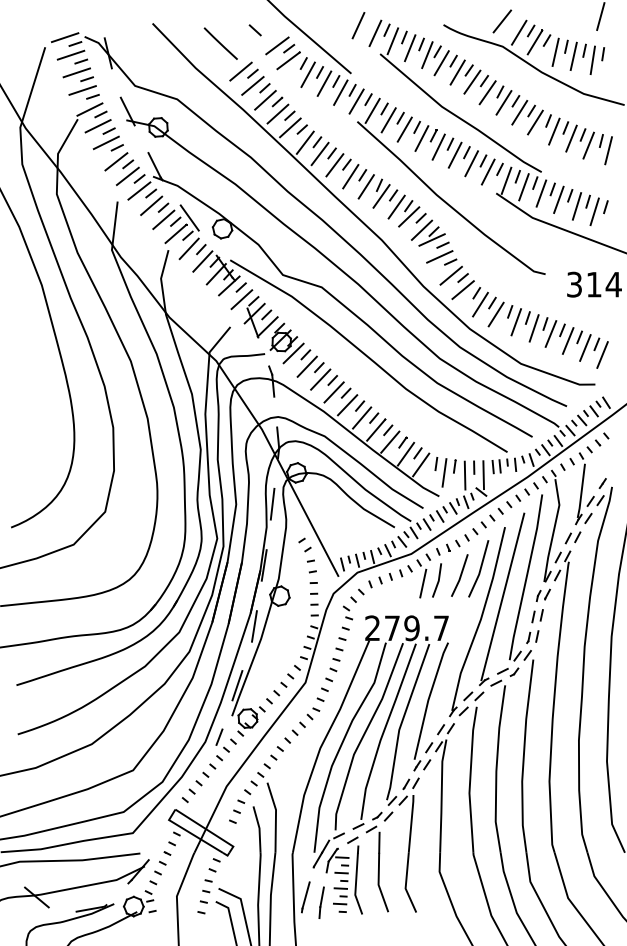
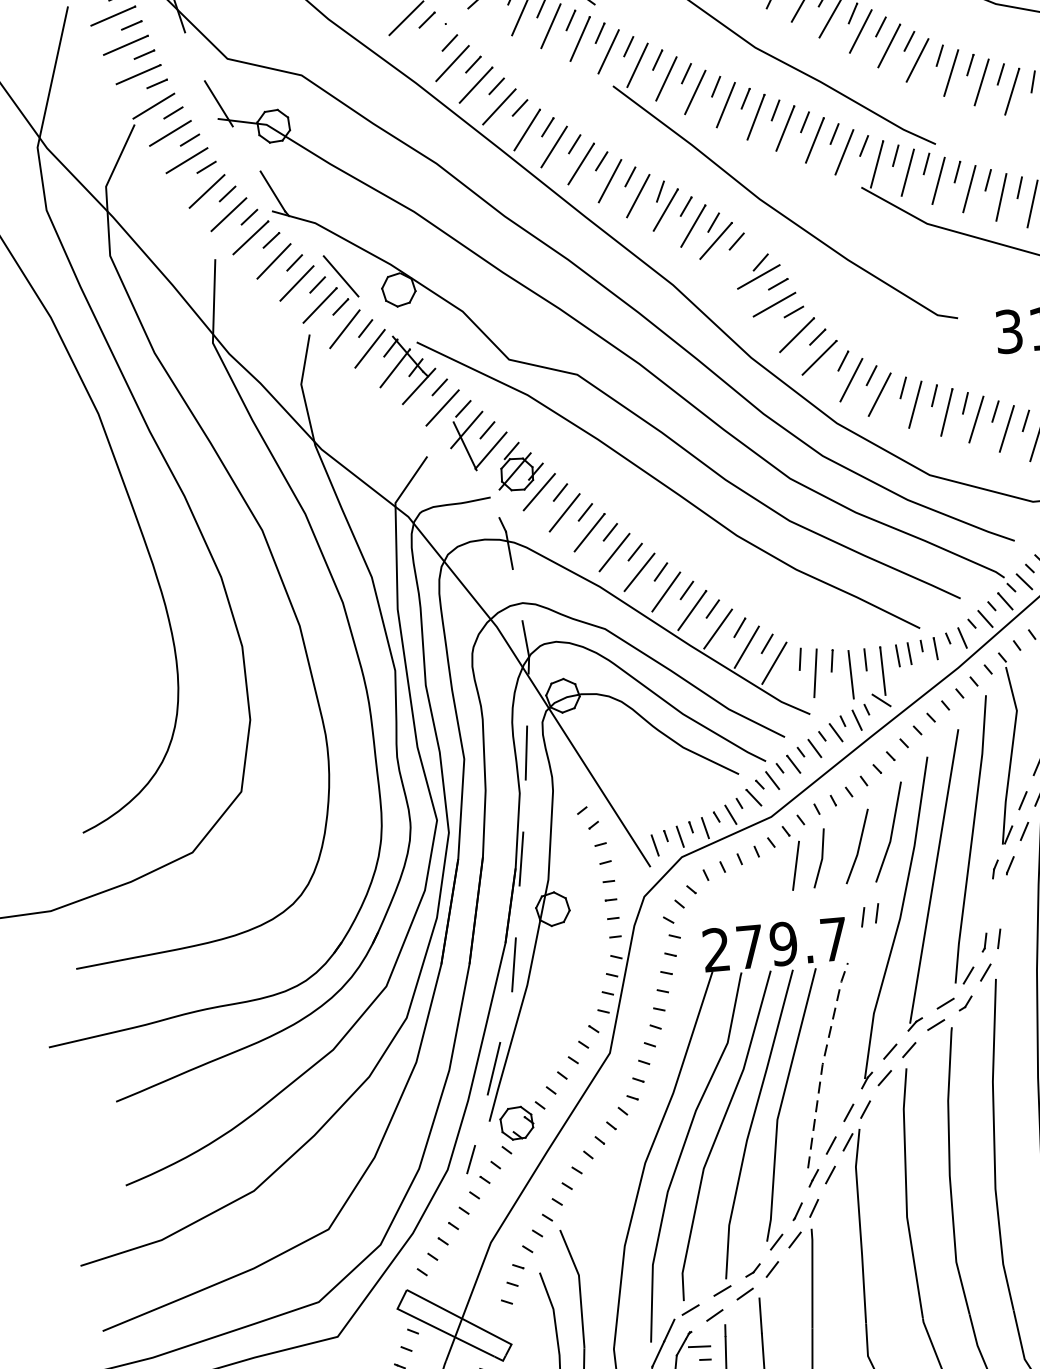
line: (252, 85) -> (428, 40), removed
line: (421, 229) -> (739, 260), removed
part: (537, 616) -> (869, 915), moved
line: (428, 700) -> (822, 1064), solid -> dashed

